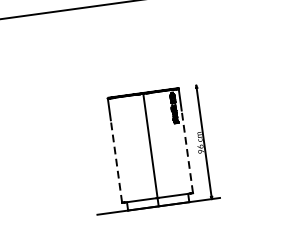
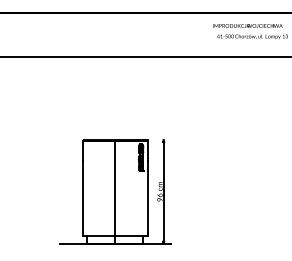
line: (187, 152) -> (147, 198), dashed -> solid
line: (116, 161) -> (82, 198), dashed -> solid

